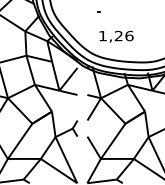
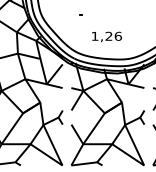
text: (115, 36) -> (106, 36), moved

